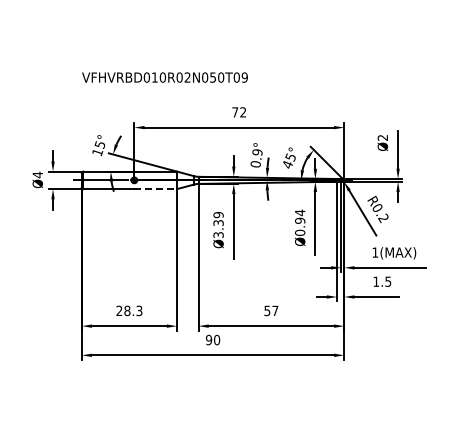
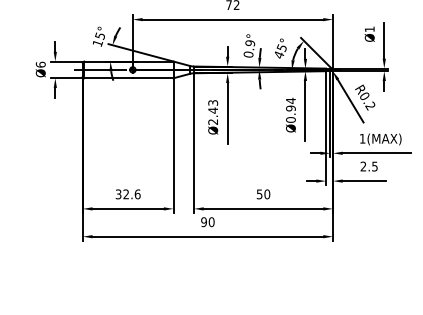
text: (382, 137) -> (369, 29), Ø2 -> Ø1
text: (37, 175) -> (40, 65), Ø4 -> Ø6
line: (156, 189) -> (153, 78), dashed -> solid
text: (218, 224) -> (213, 111), Ø3.39 -> Ø2.43
text: (375, 281) -> (362, 166), 1.5 -> 2.5
text: (129, 310) -> (128, 193), 28.3 -> 32.6
text: (275, 310) -> (267, 193), 57 -> 50

